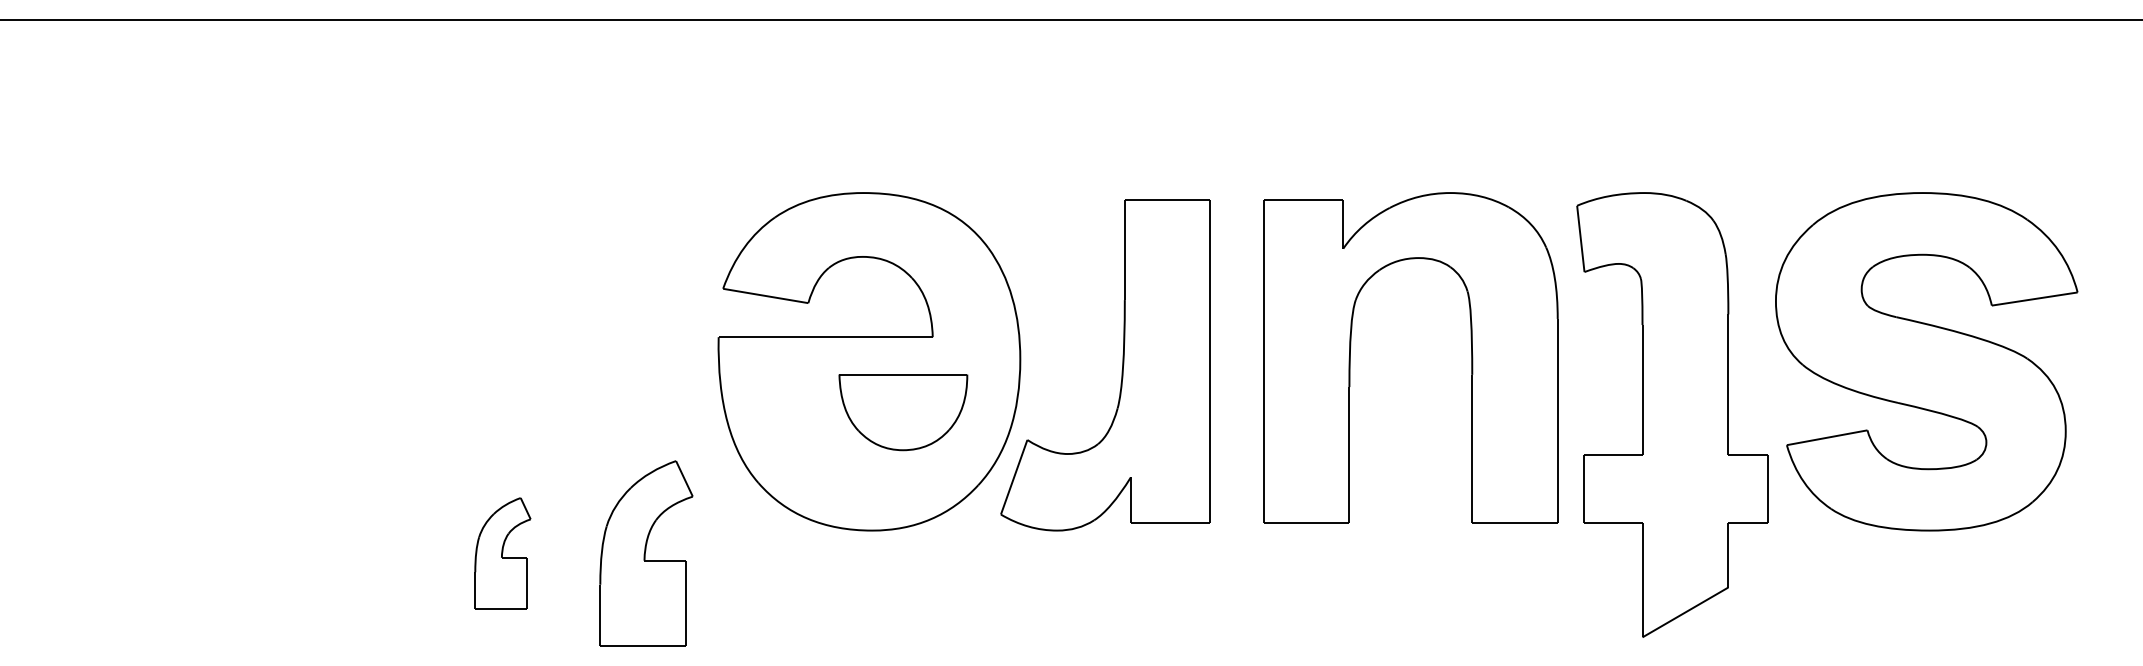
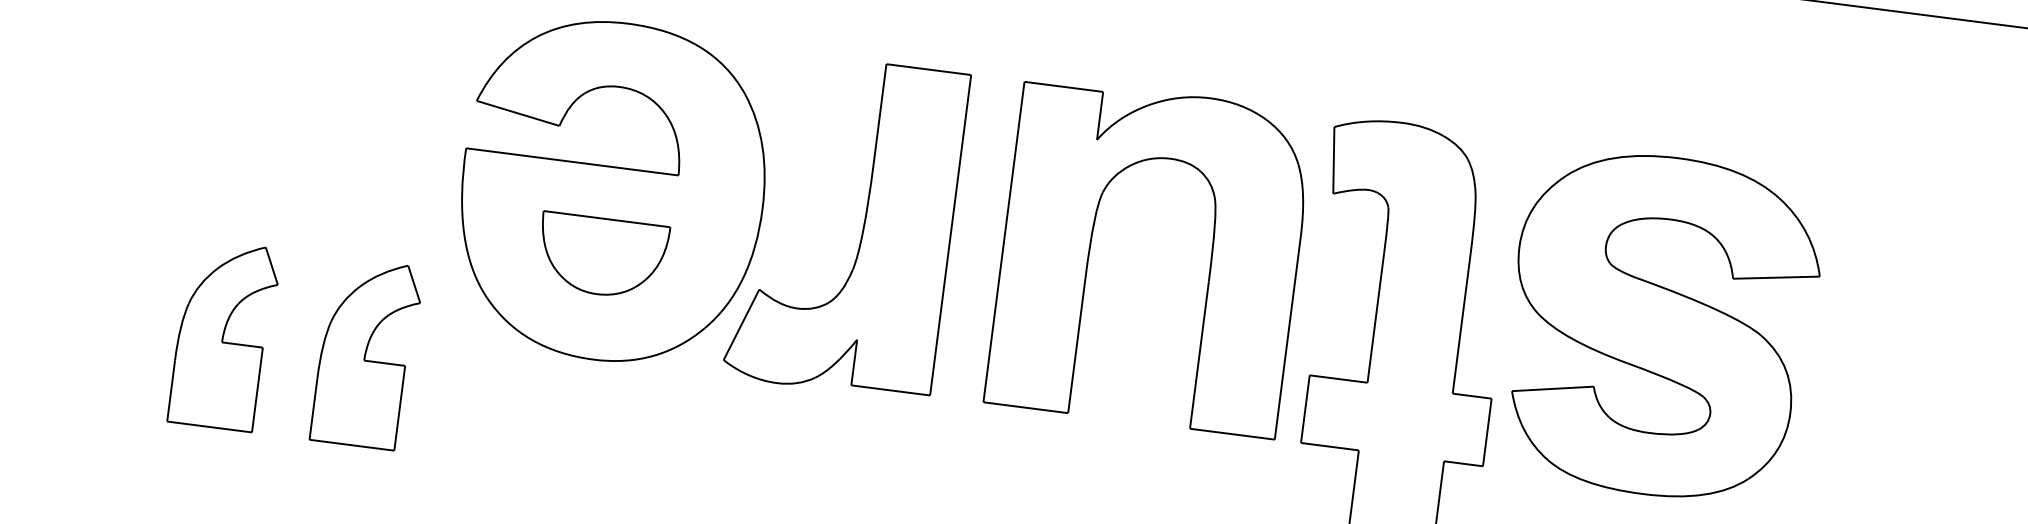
part: (903, 412) -> (602, 256), moved
part: (502, 553) -> (224, 335), size x1.67

